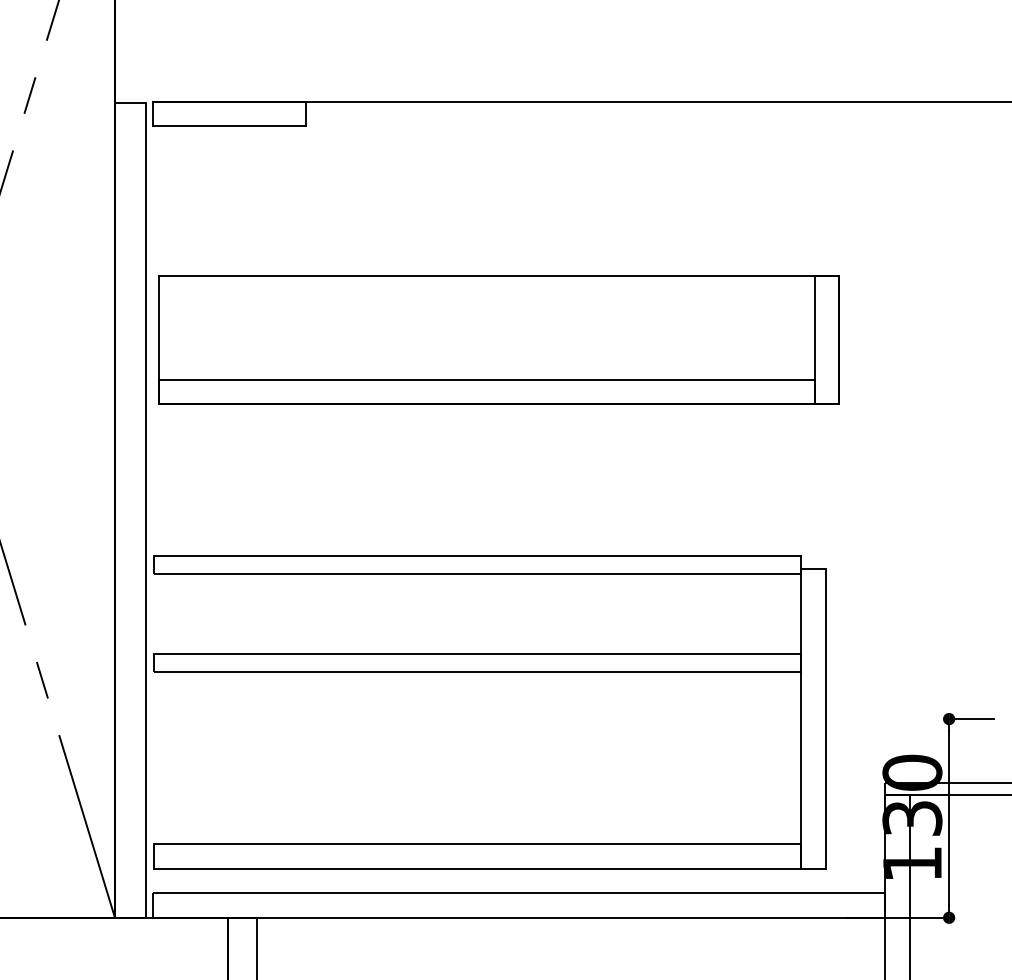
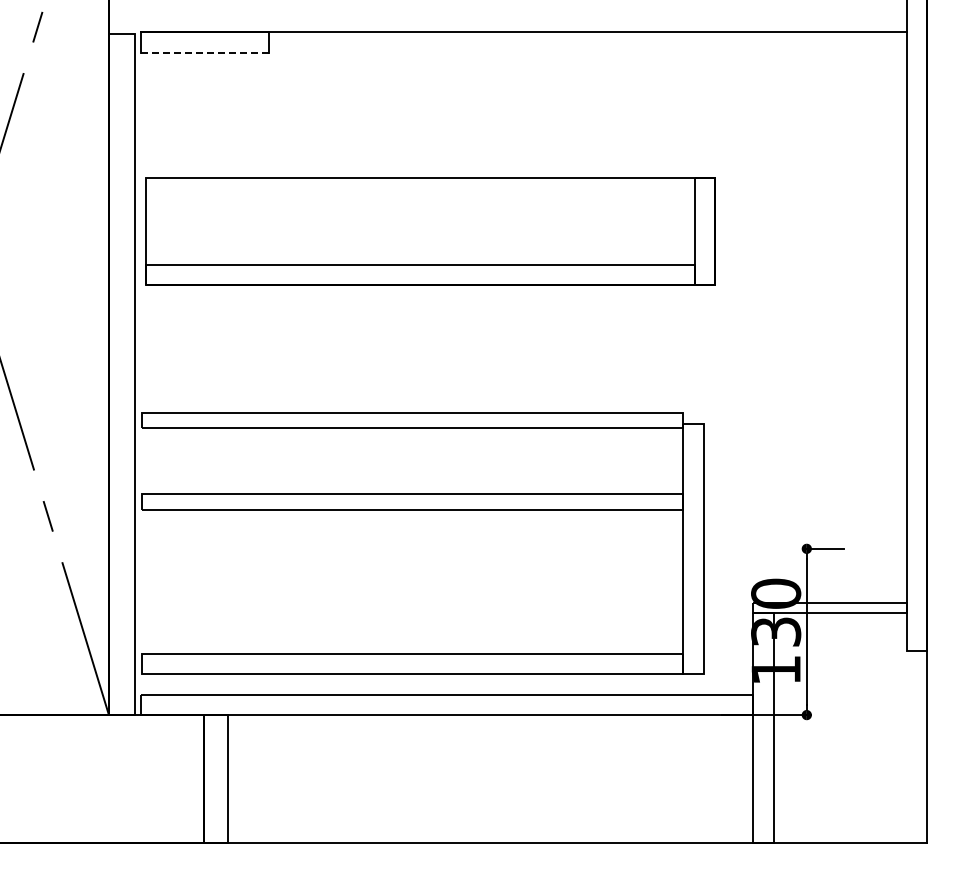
line: (229, 125) -> (204, 52), solid -> dashed

